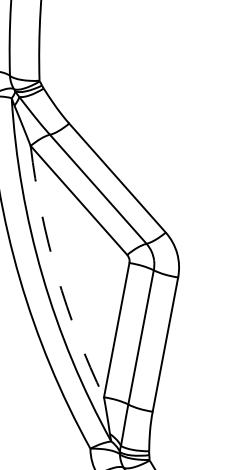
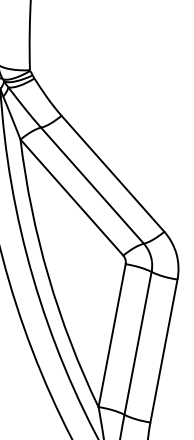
arc: (56, 274) -> (48, 276), dashed -> solid

